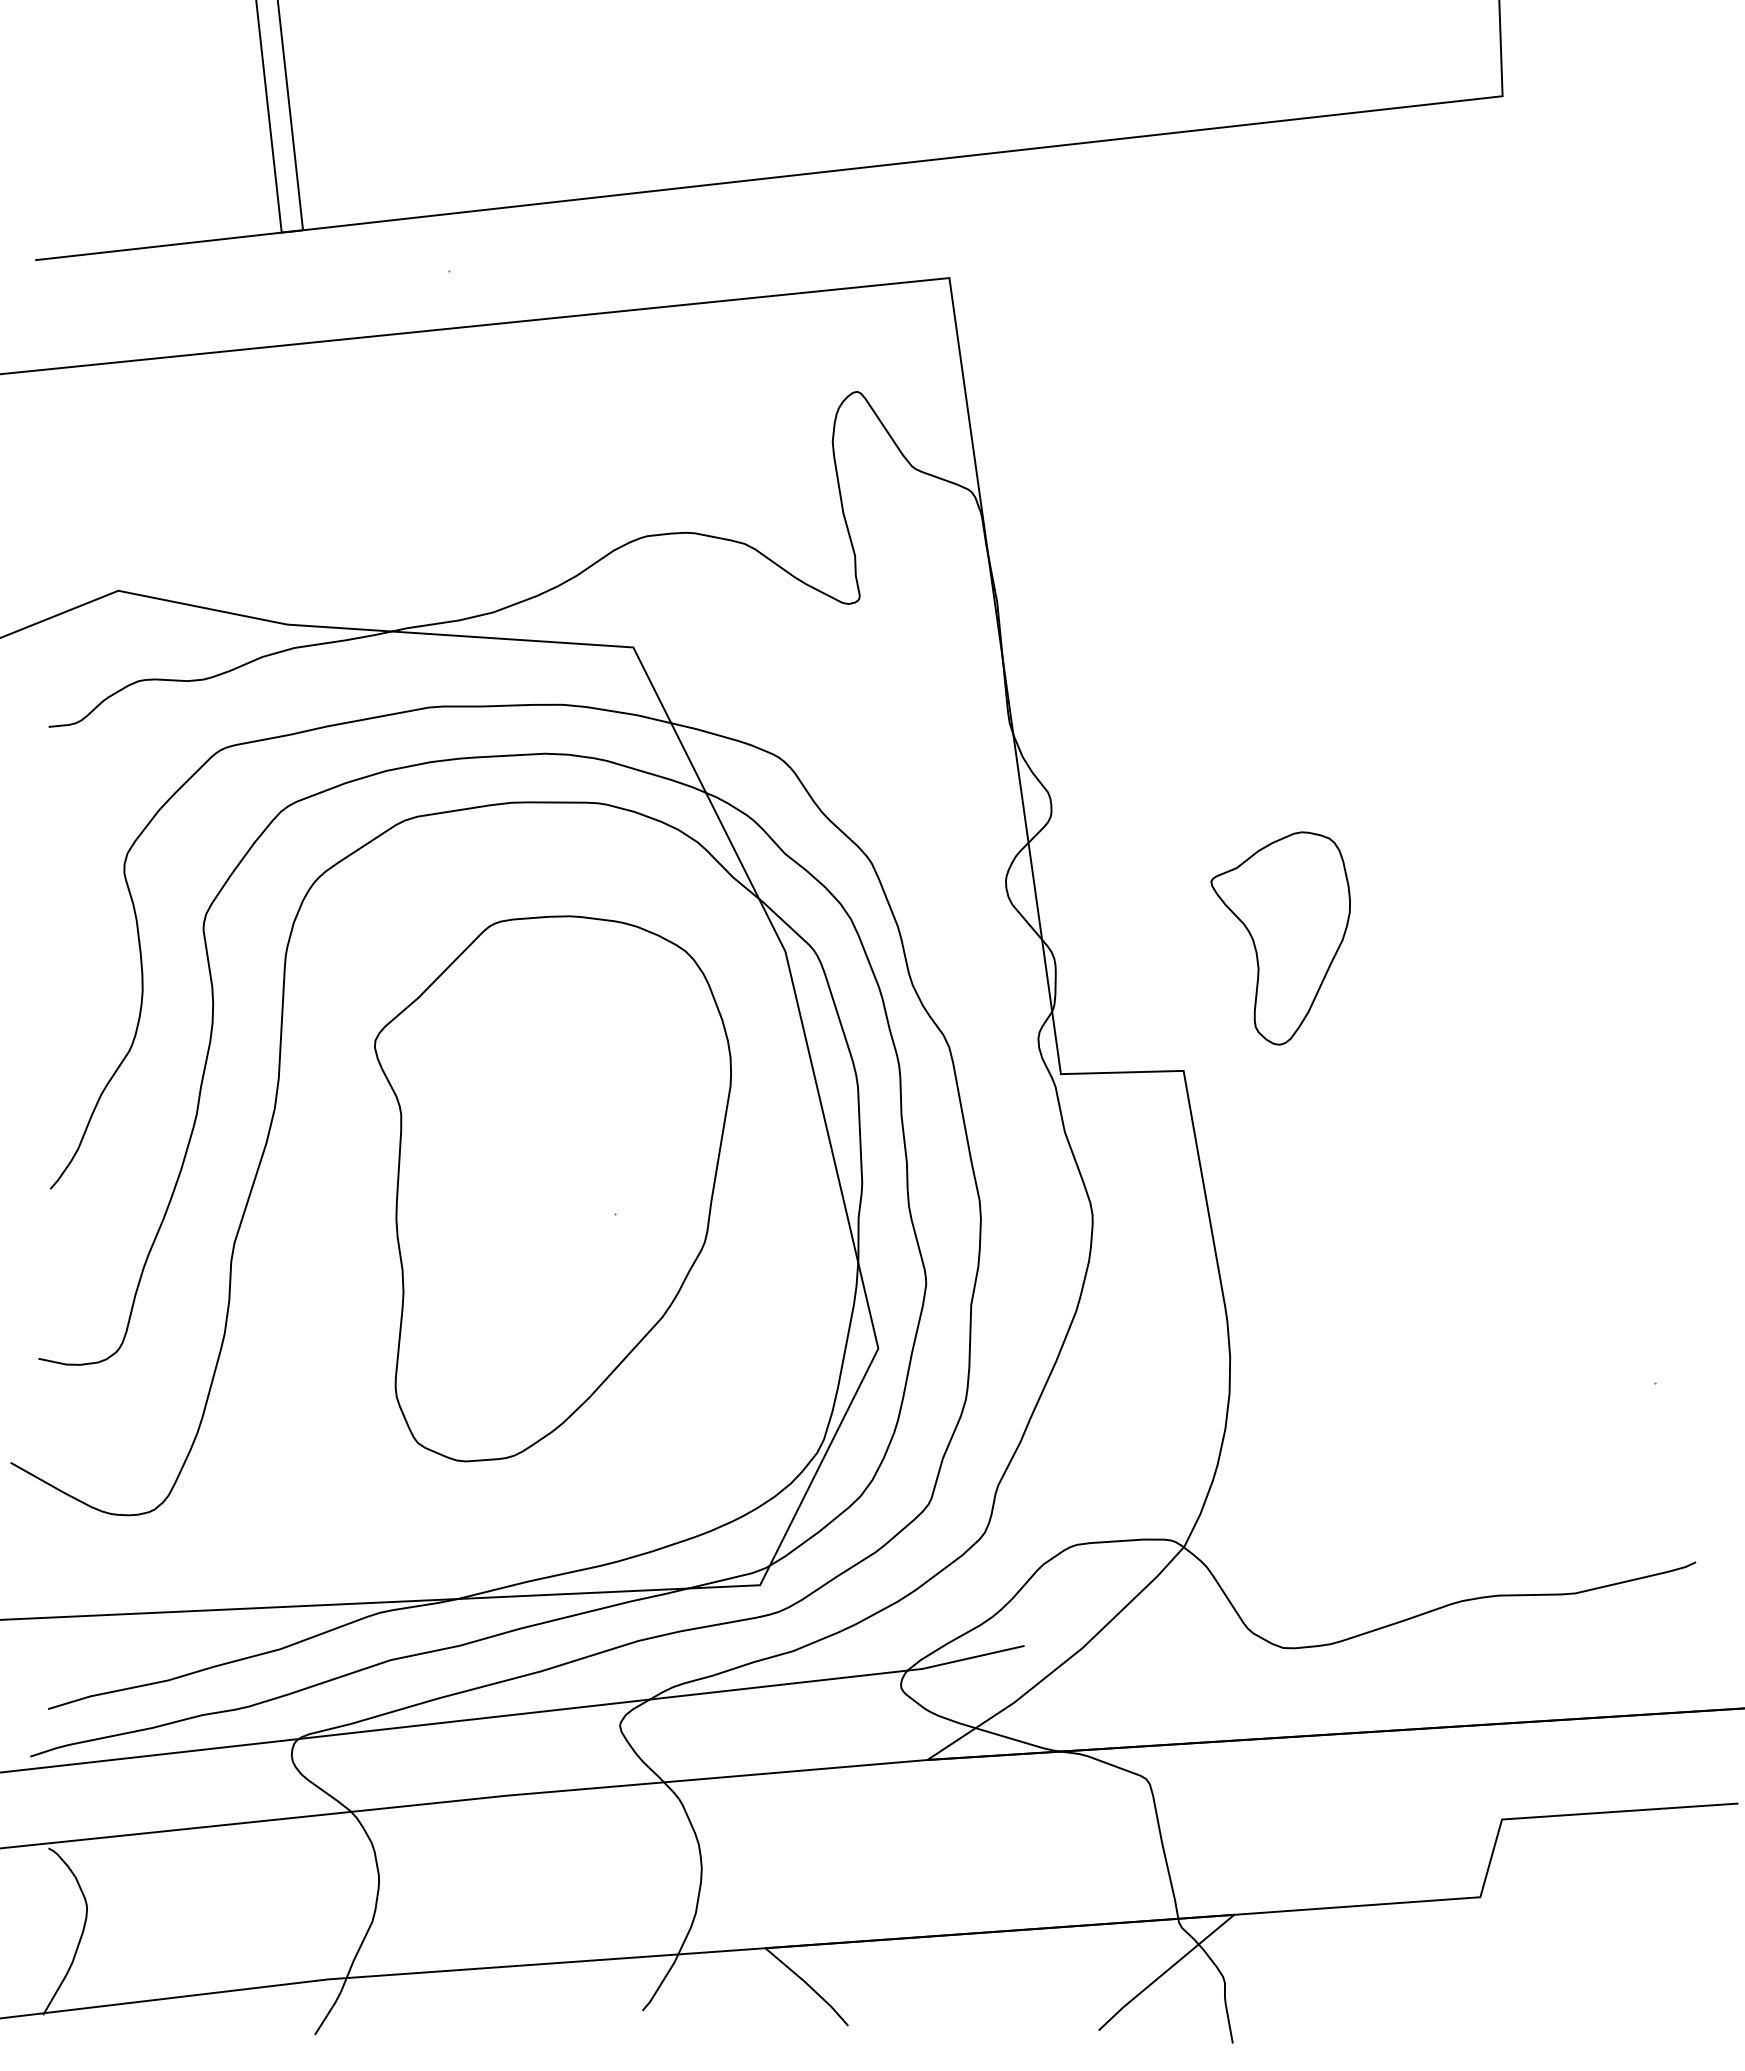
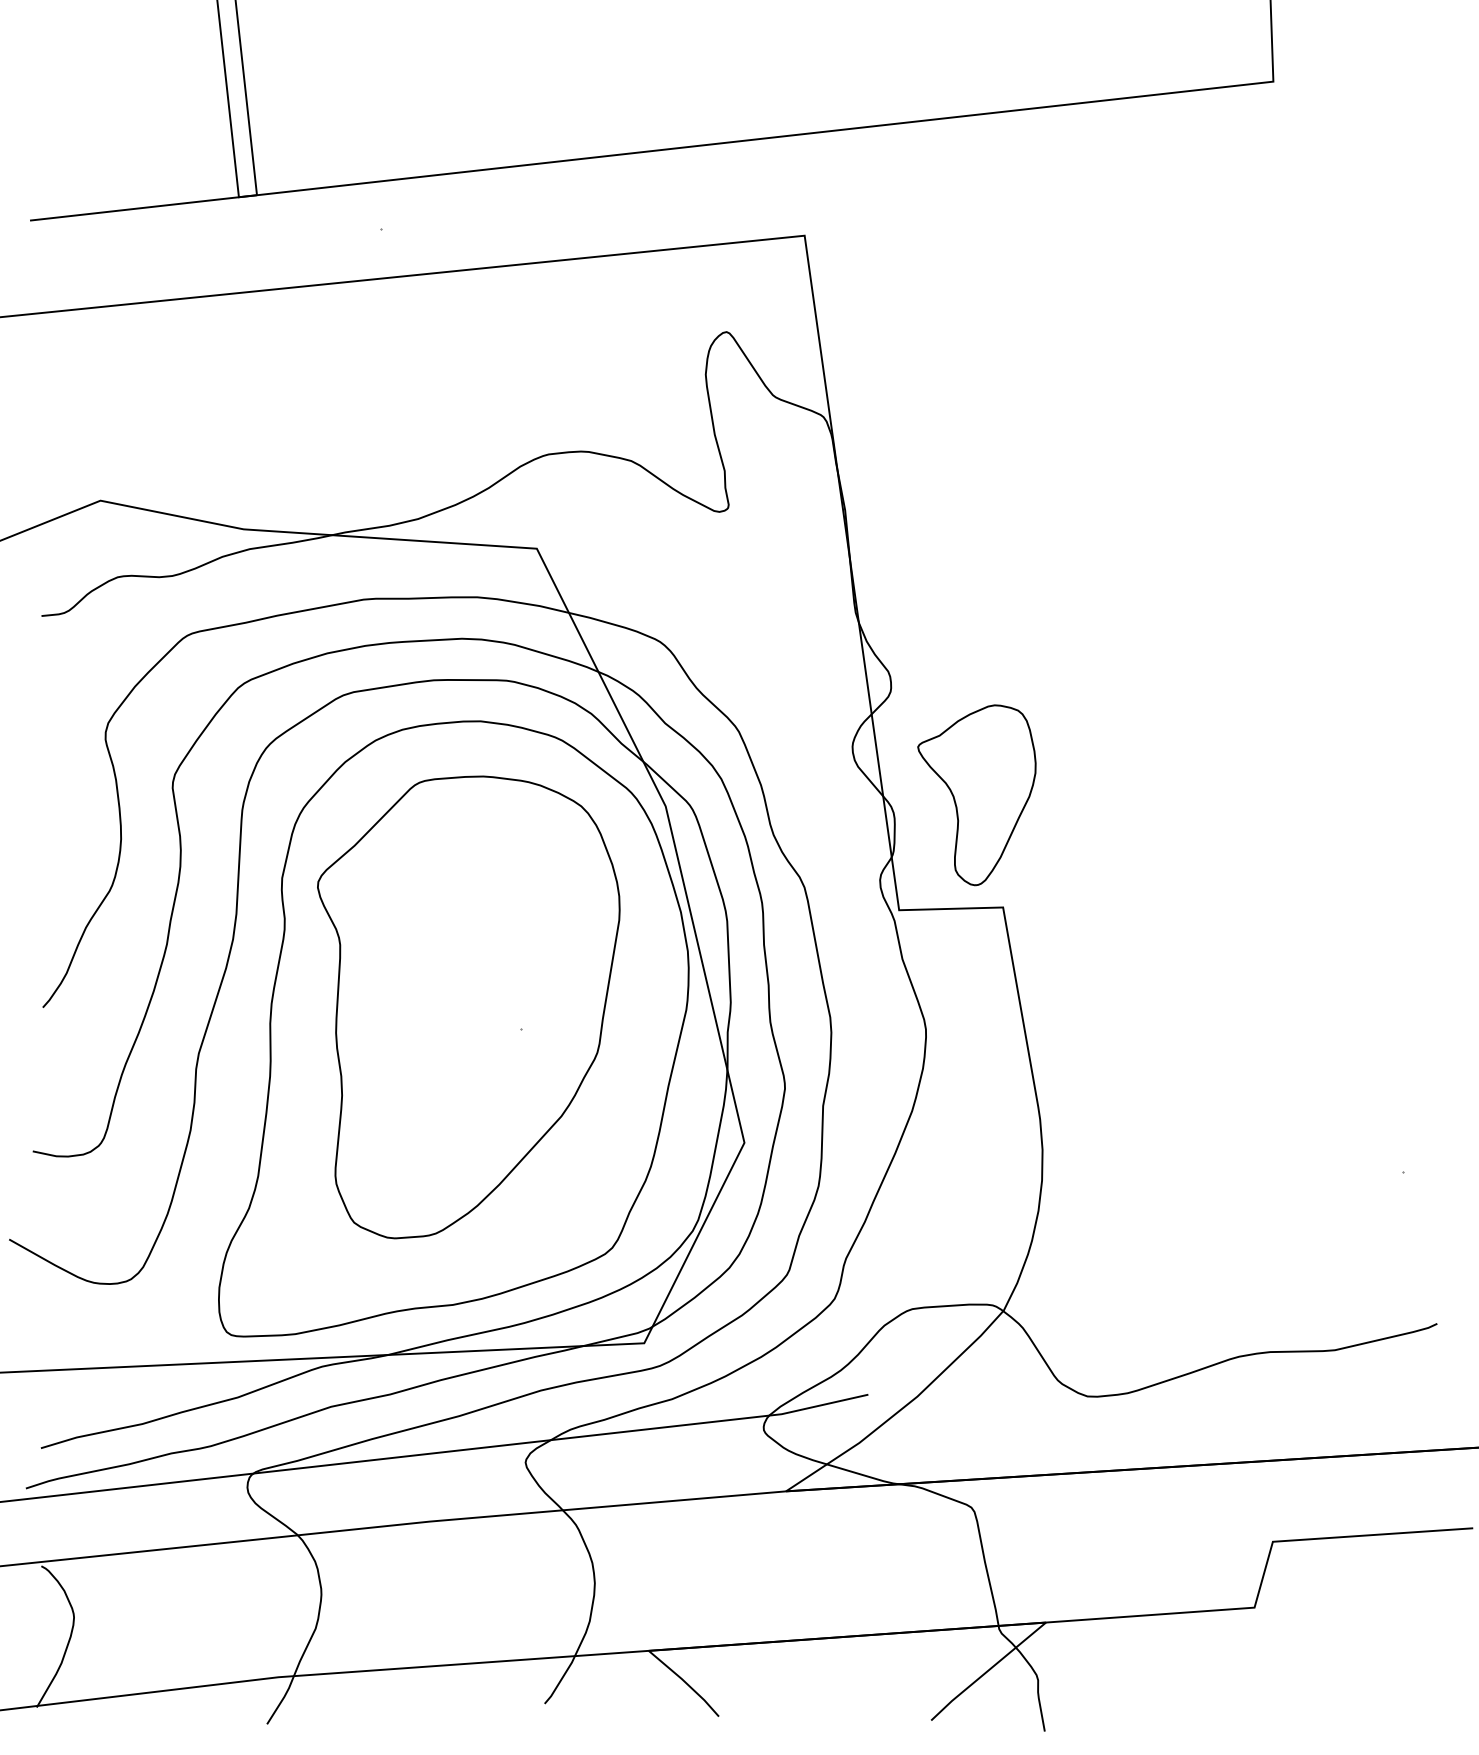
part: (1280, 938) -> (976, 795), moved
part: (535, 1214) -> (453, 1029), added

